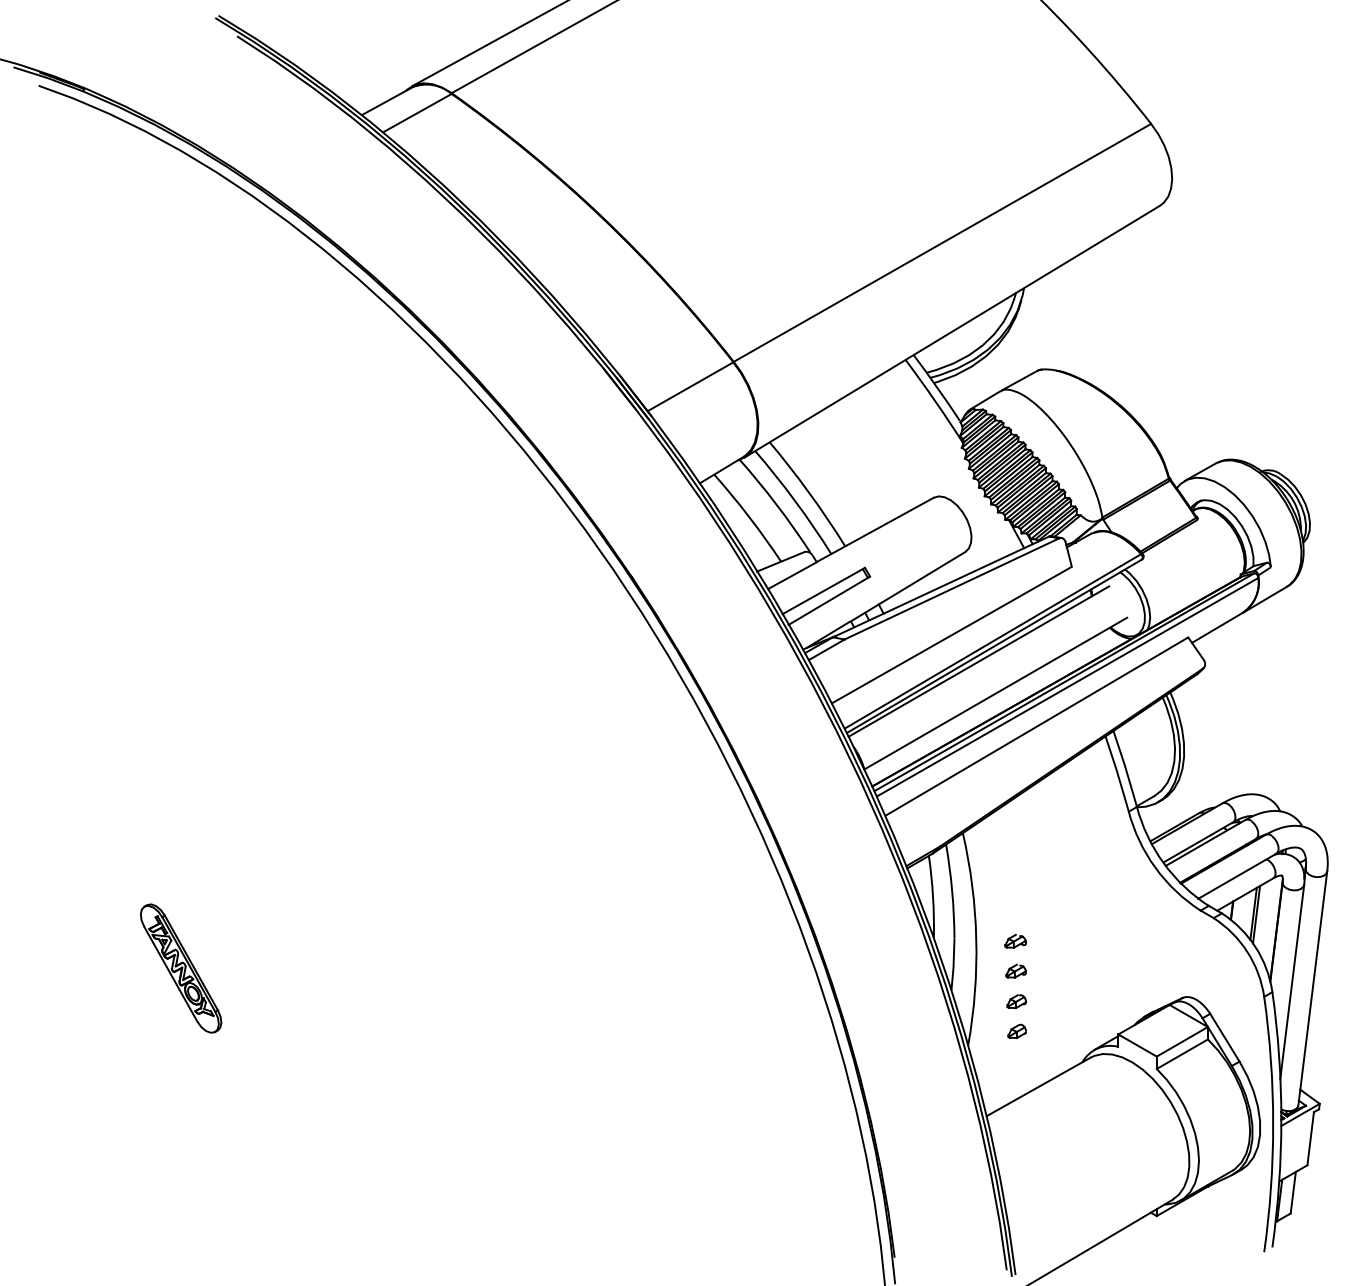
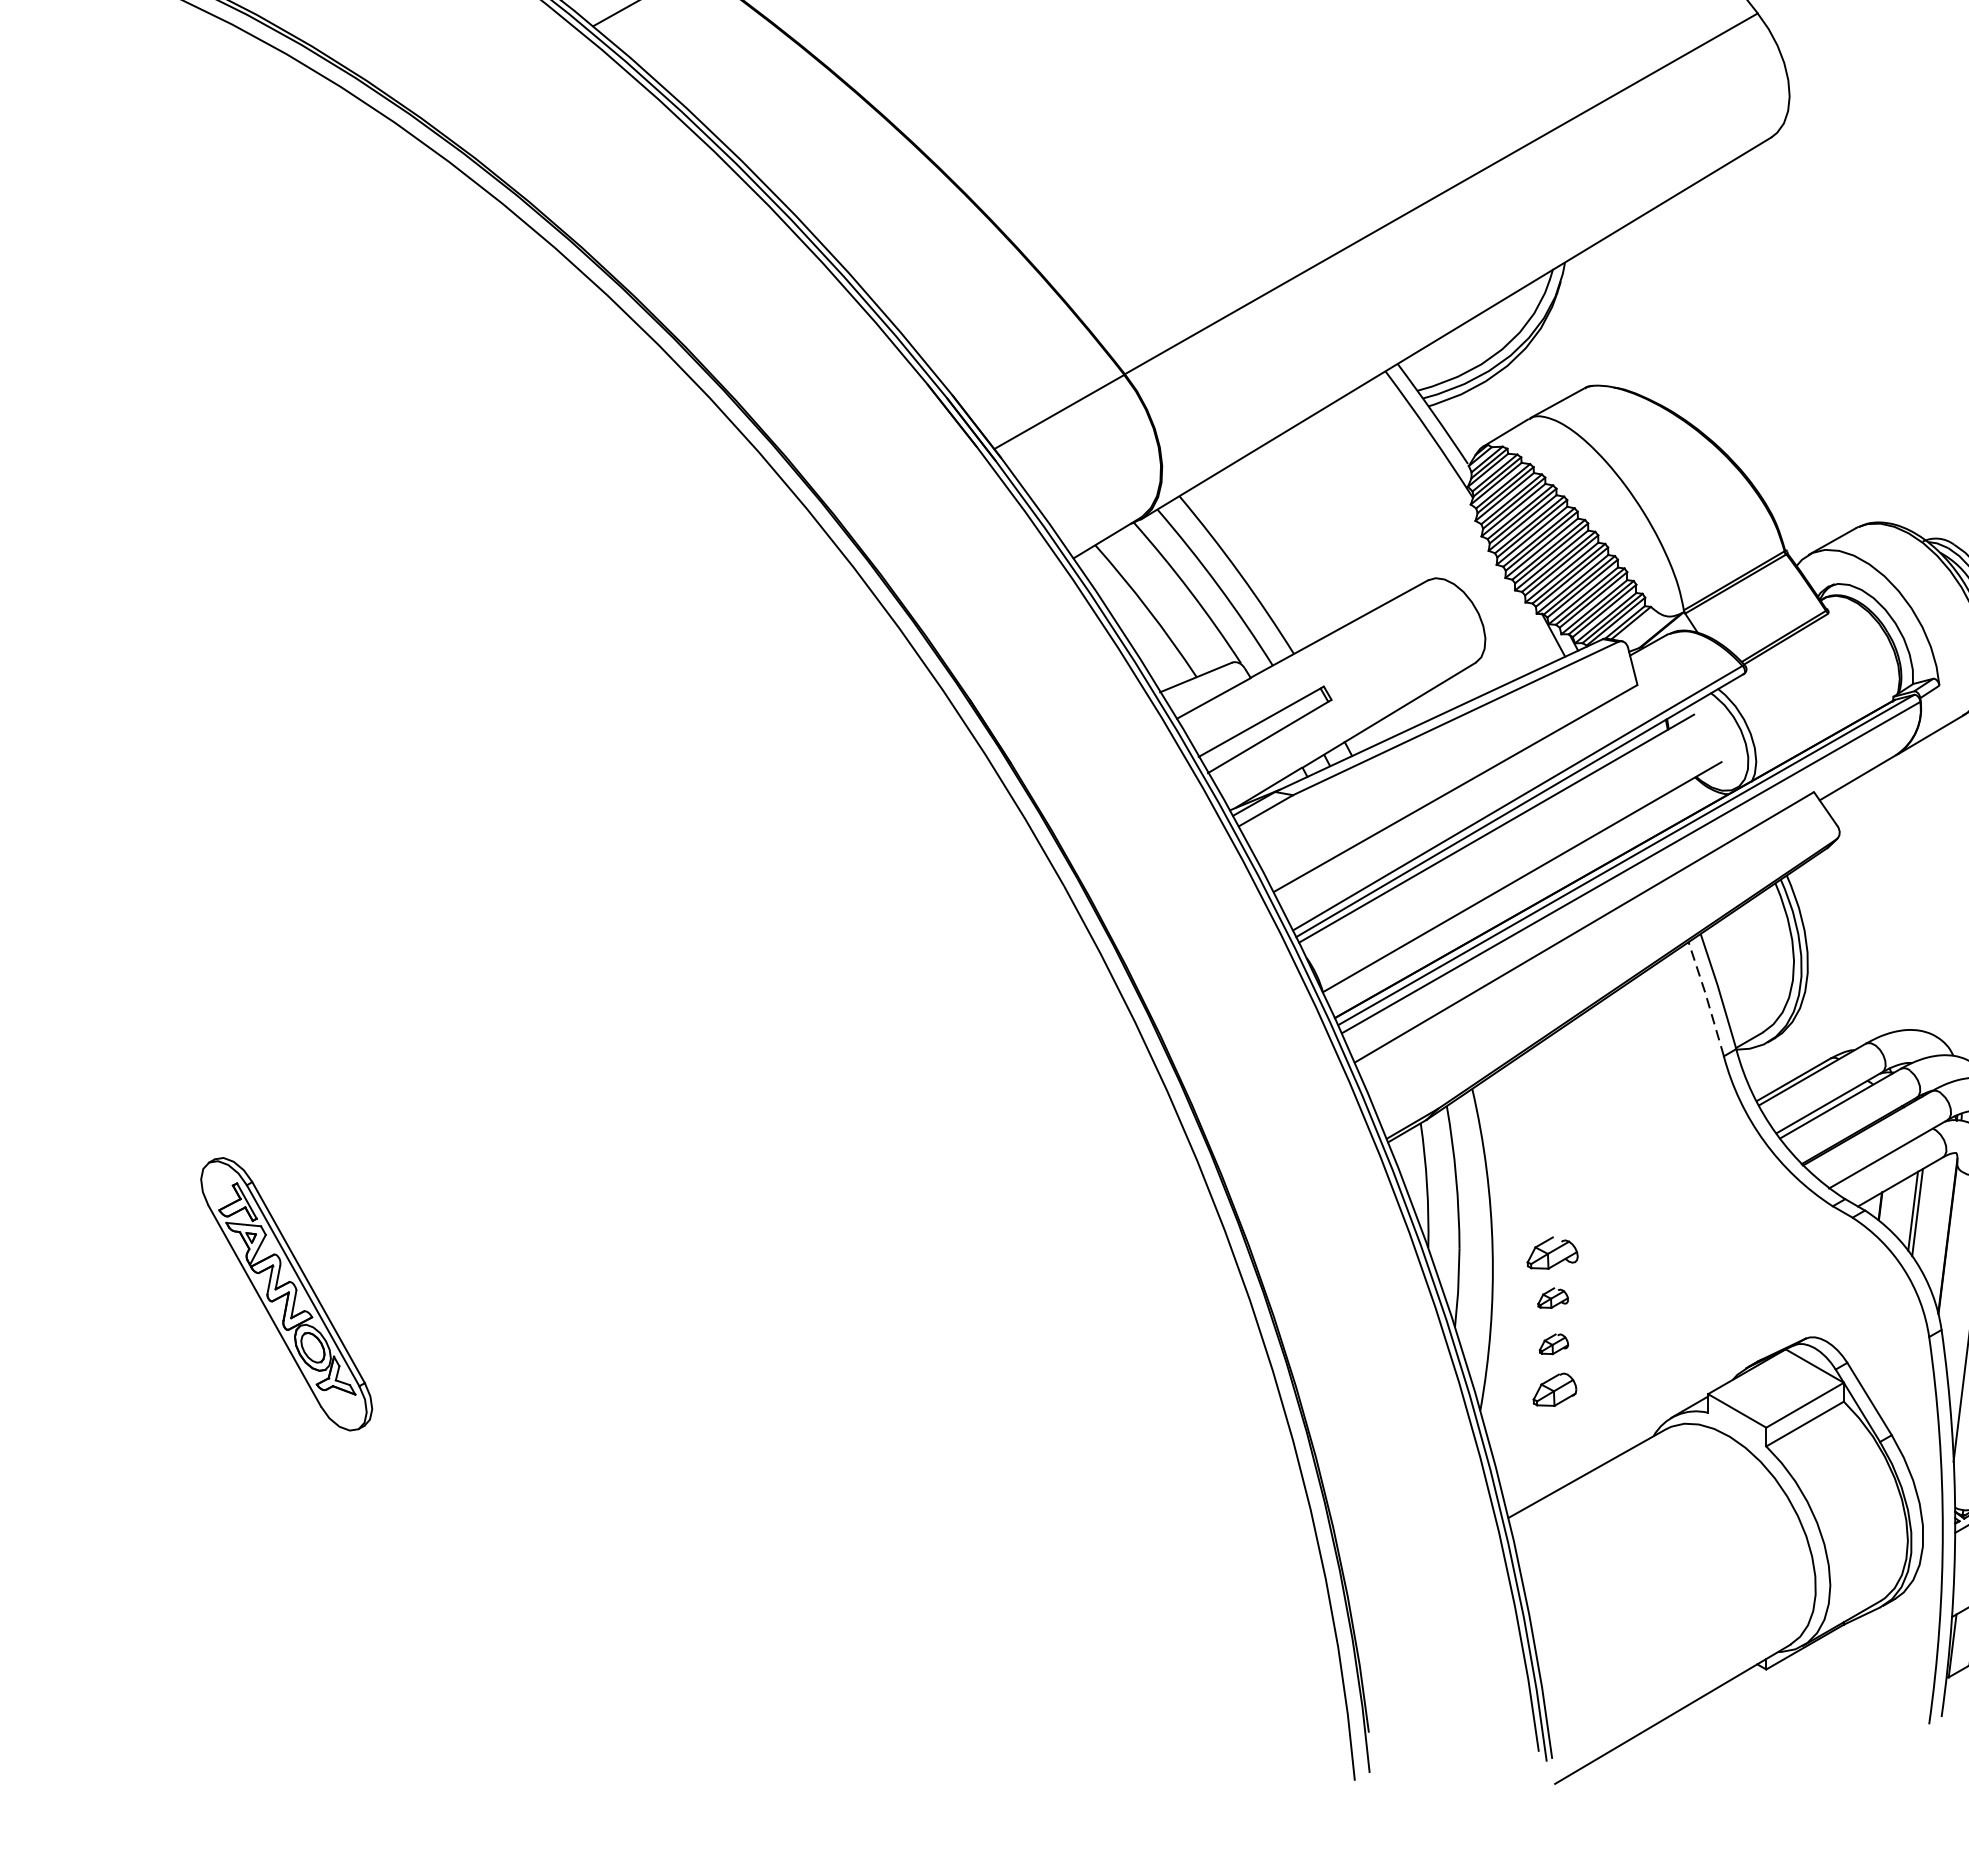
line: (1117, 773) -> (1706, 998), solid -> dashed
part: (1015, 940) -> (1552, 1251), size x1.6
part: (181, 968) -> (287, 1294), size x1.4
part: (1016, 1030) -> (1553, 1388), size x1.6

